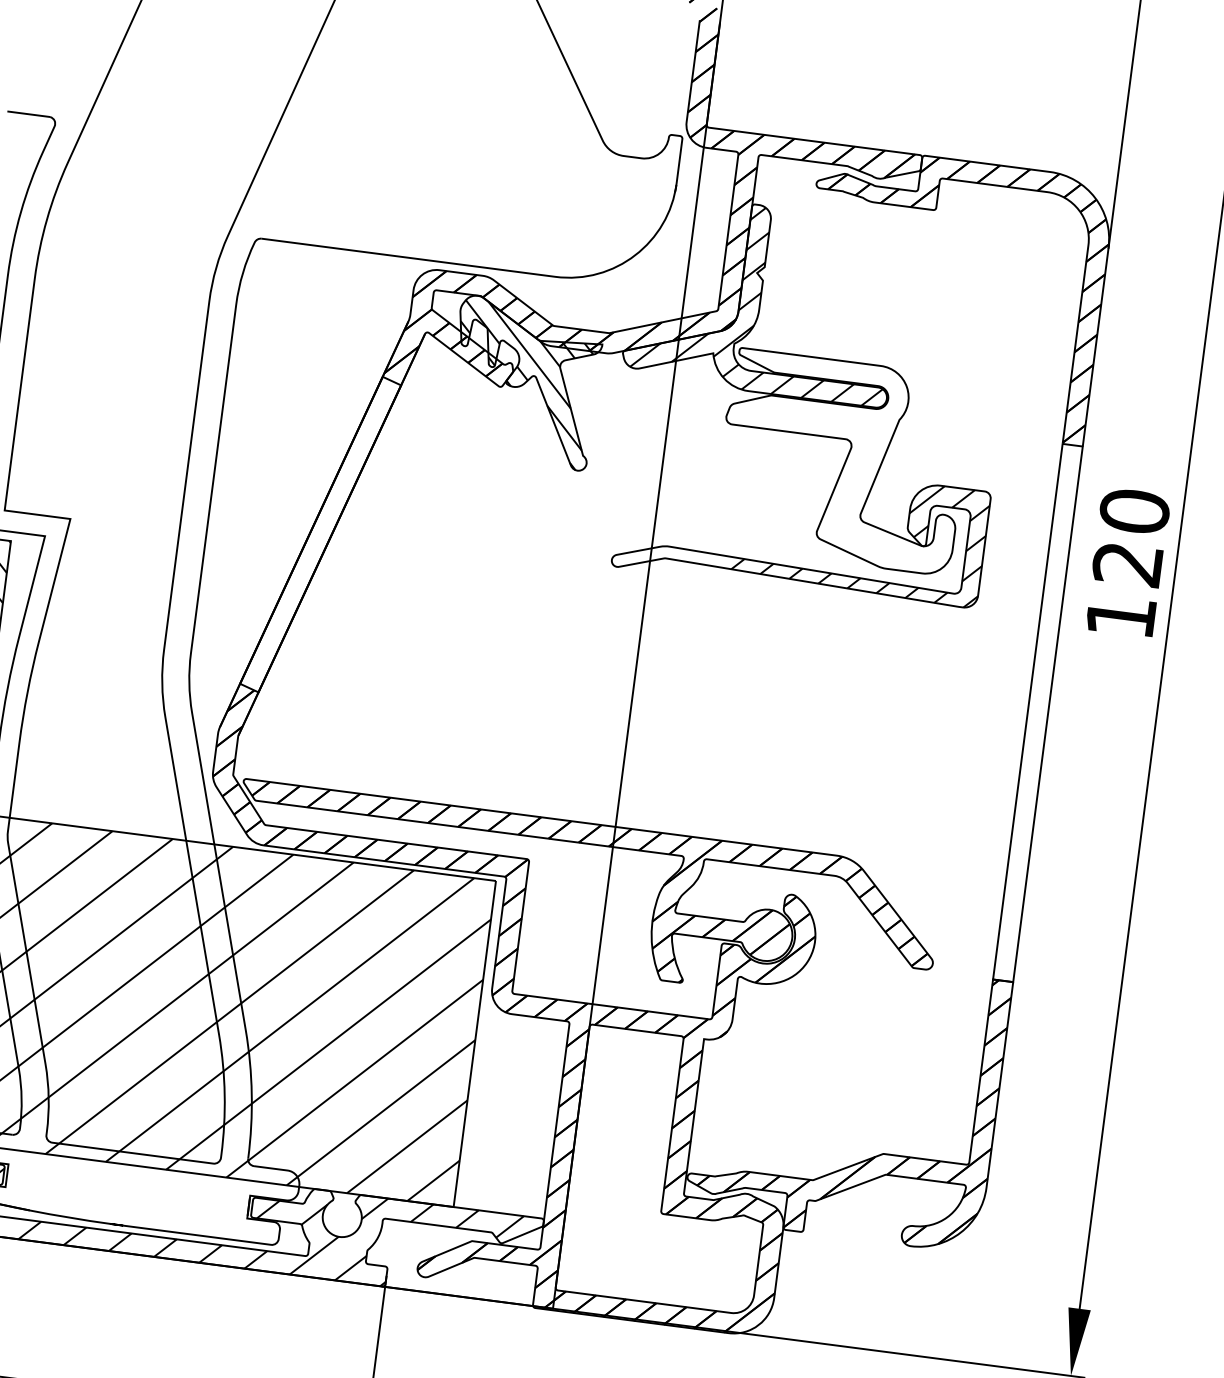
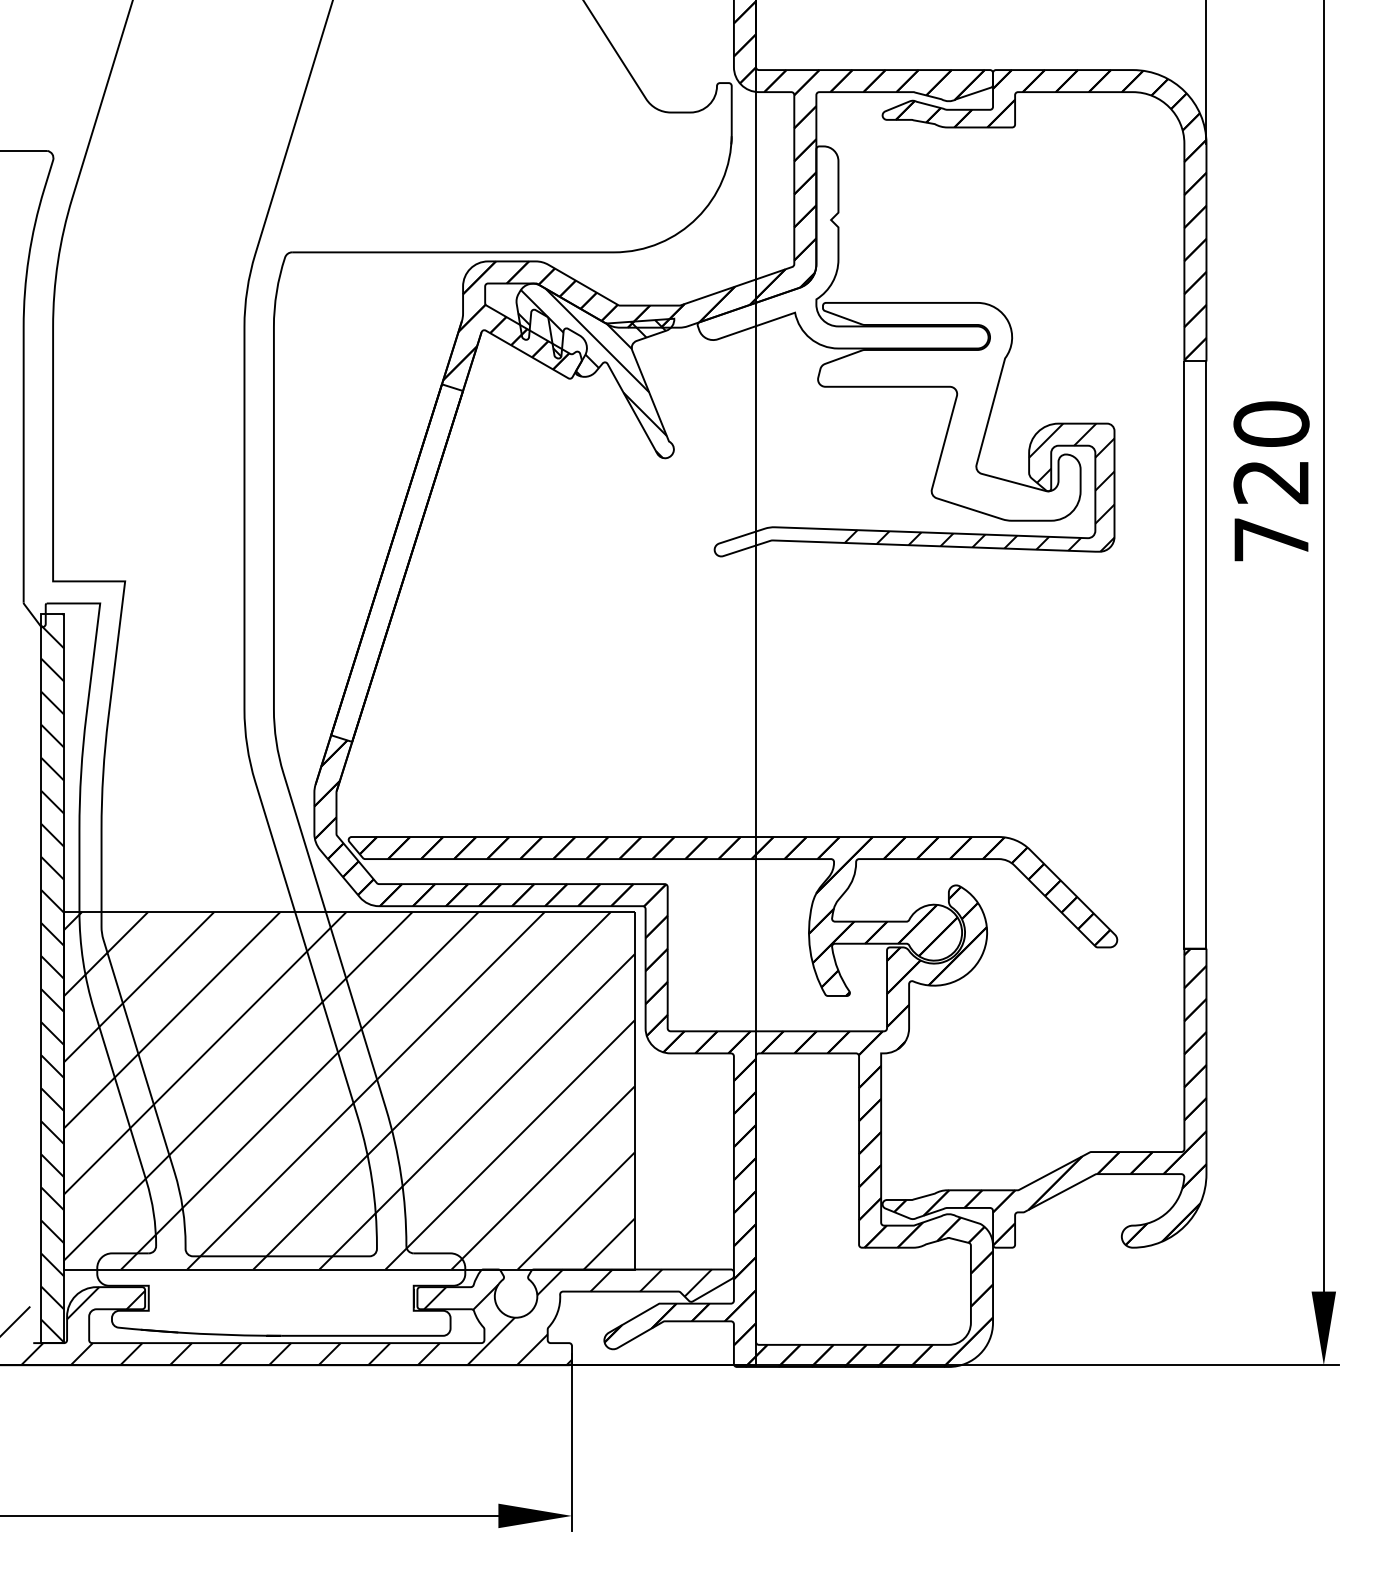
hatch: (766, 300) -> (844, 248), removed
text: (1121, 616) -> (1271, 539), 120 -> 720

